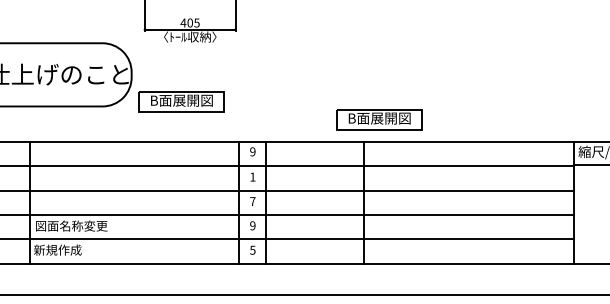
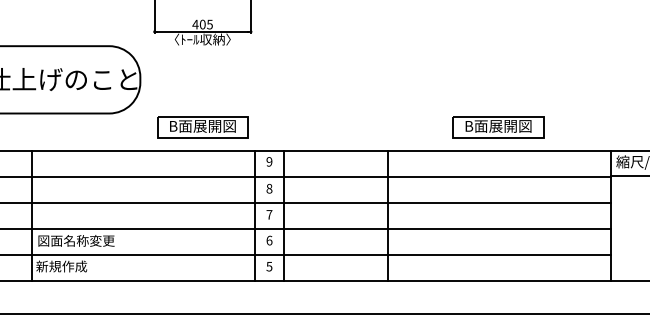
part: (181, 101) -> (202, 127), moved
part: (379, 119) -> (498, 127), moved
text: (252, 176) -> (269, 188), 1 -> 8
text: (252, 225) -> (269, 240), 9 -> 6

